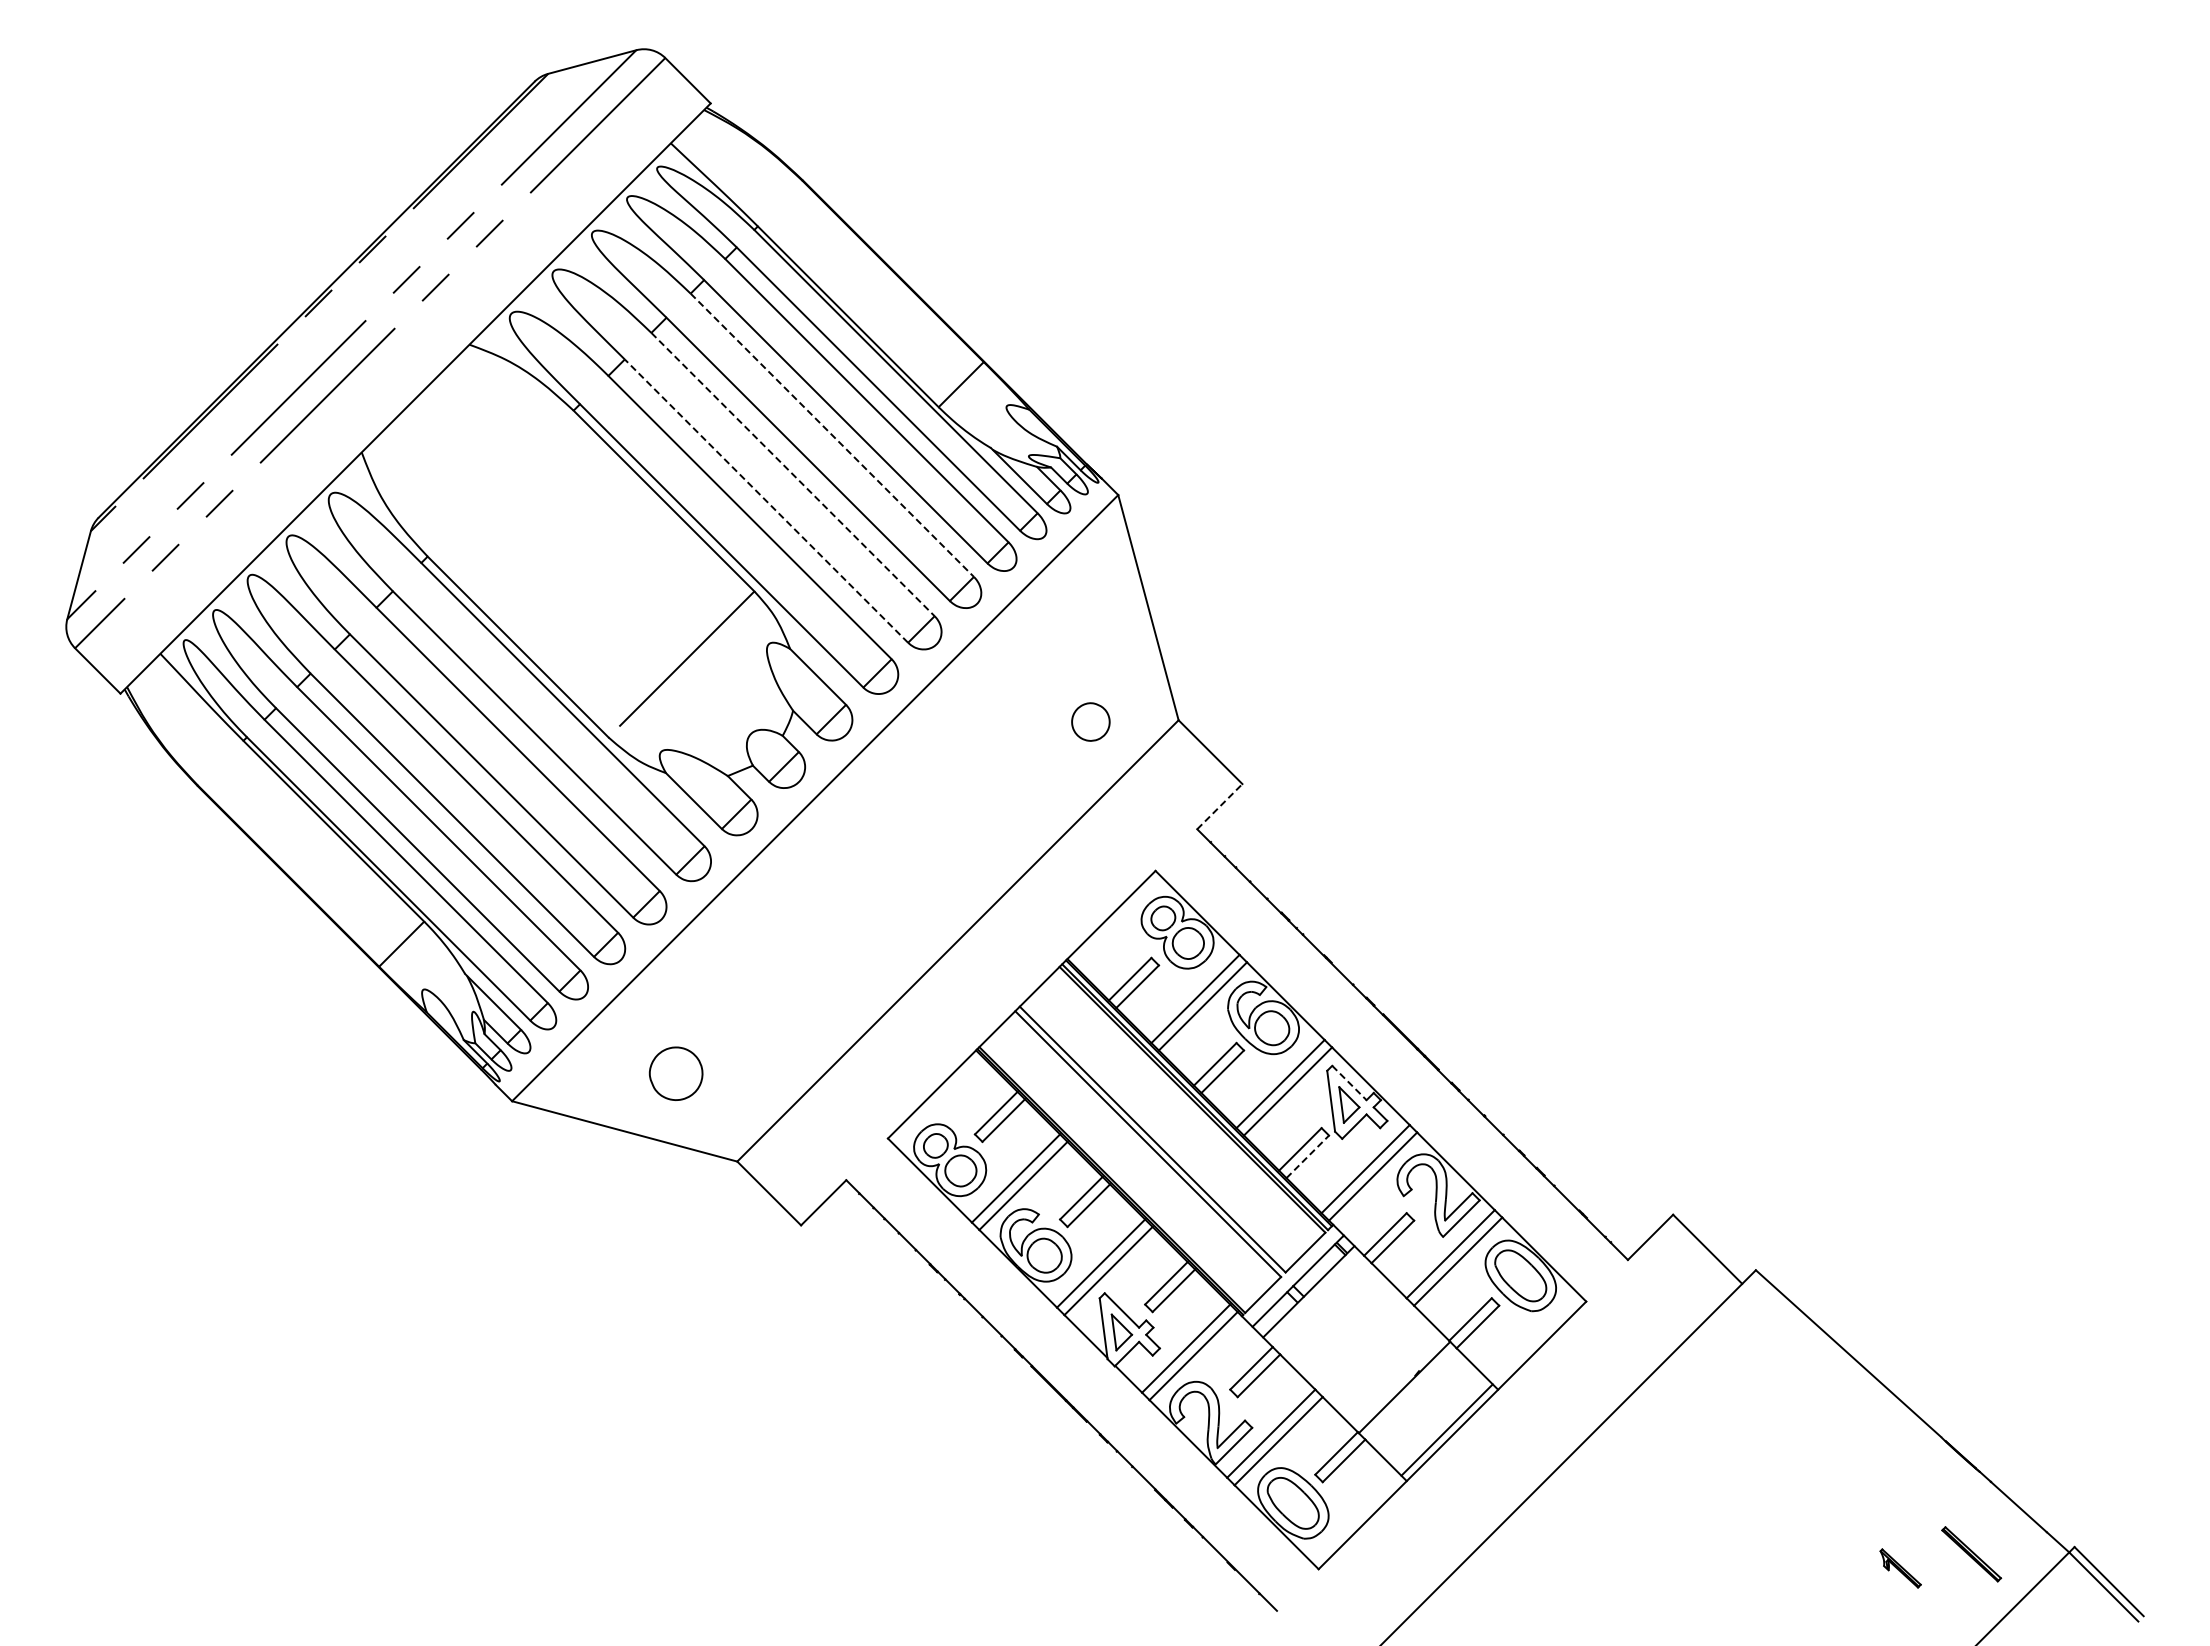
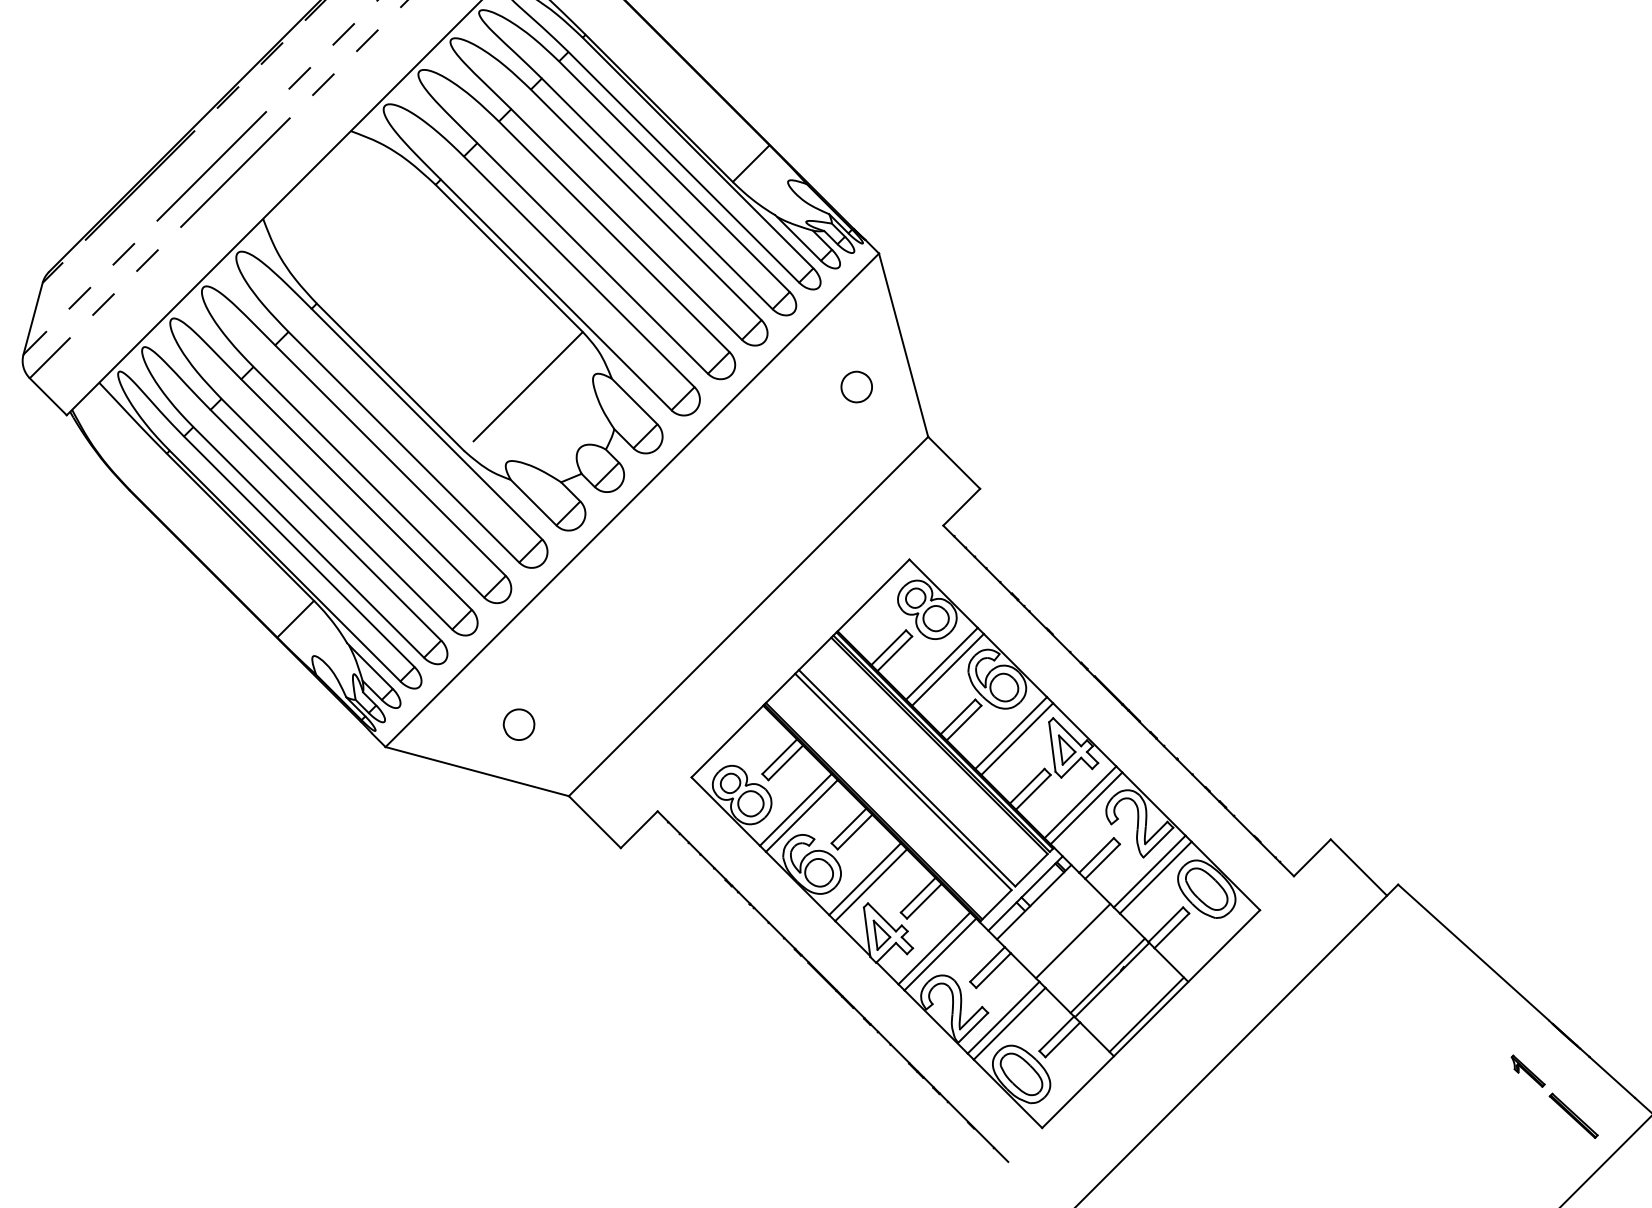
line: (832, 435) -> (646, 205), dashed -> solid
line: (793, 474) -> (614, 236), dashed -> solid
line: (766, 500) -> (592, 257), dashed -> solid
part: (1090, 721) -> (856, 386), moved
line: (1219, 806) -> (961, 507), dashed -> solid
part: (675, 1073) -> (518, 724), size x0.71
line: (1349, 1083) -> (1067, 732), dashed -> solid
line: (1308, 1156) -> (1033, 792), dashed -> solid
line: (1356, 1339) -> (1072, 941), added
line: (1398, 1381) -> (1107, 975), added
part: (1900, 1568) -> (1528, 1071), moved

